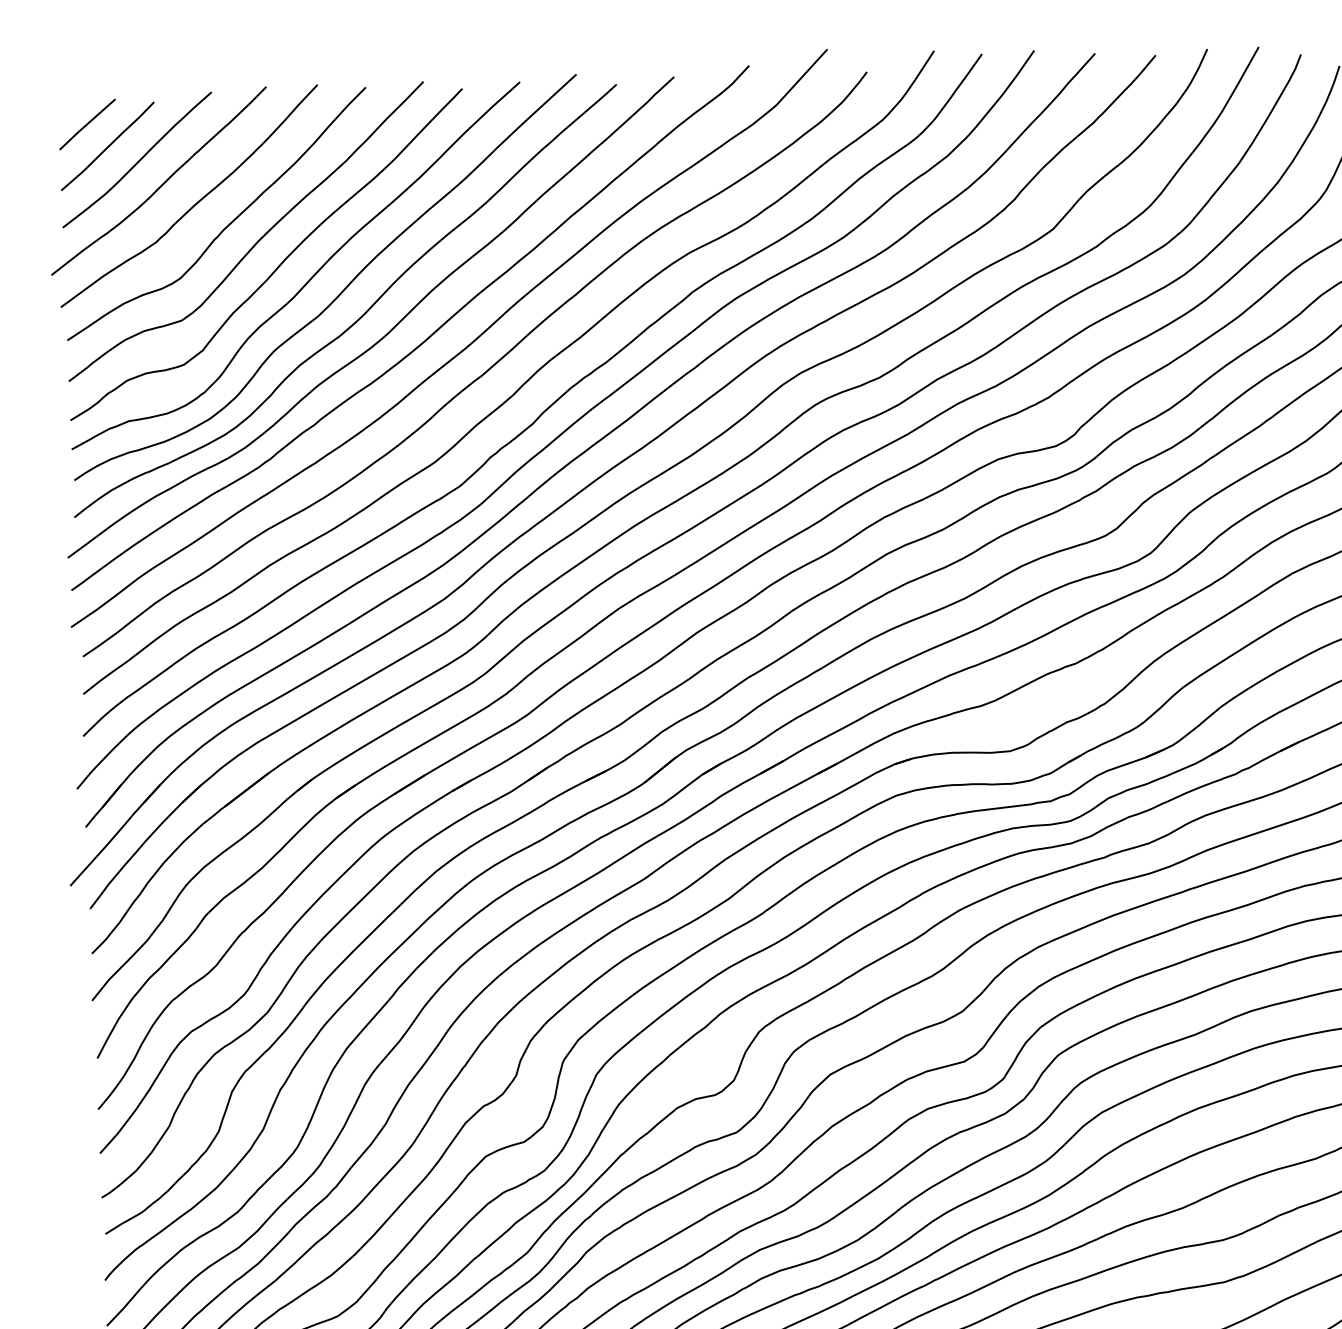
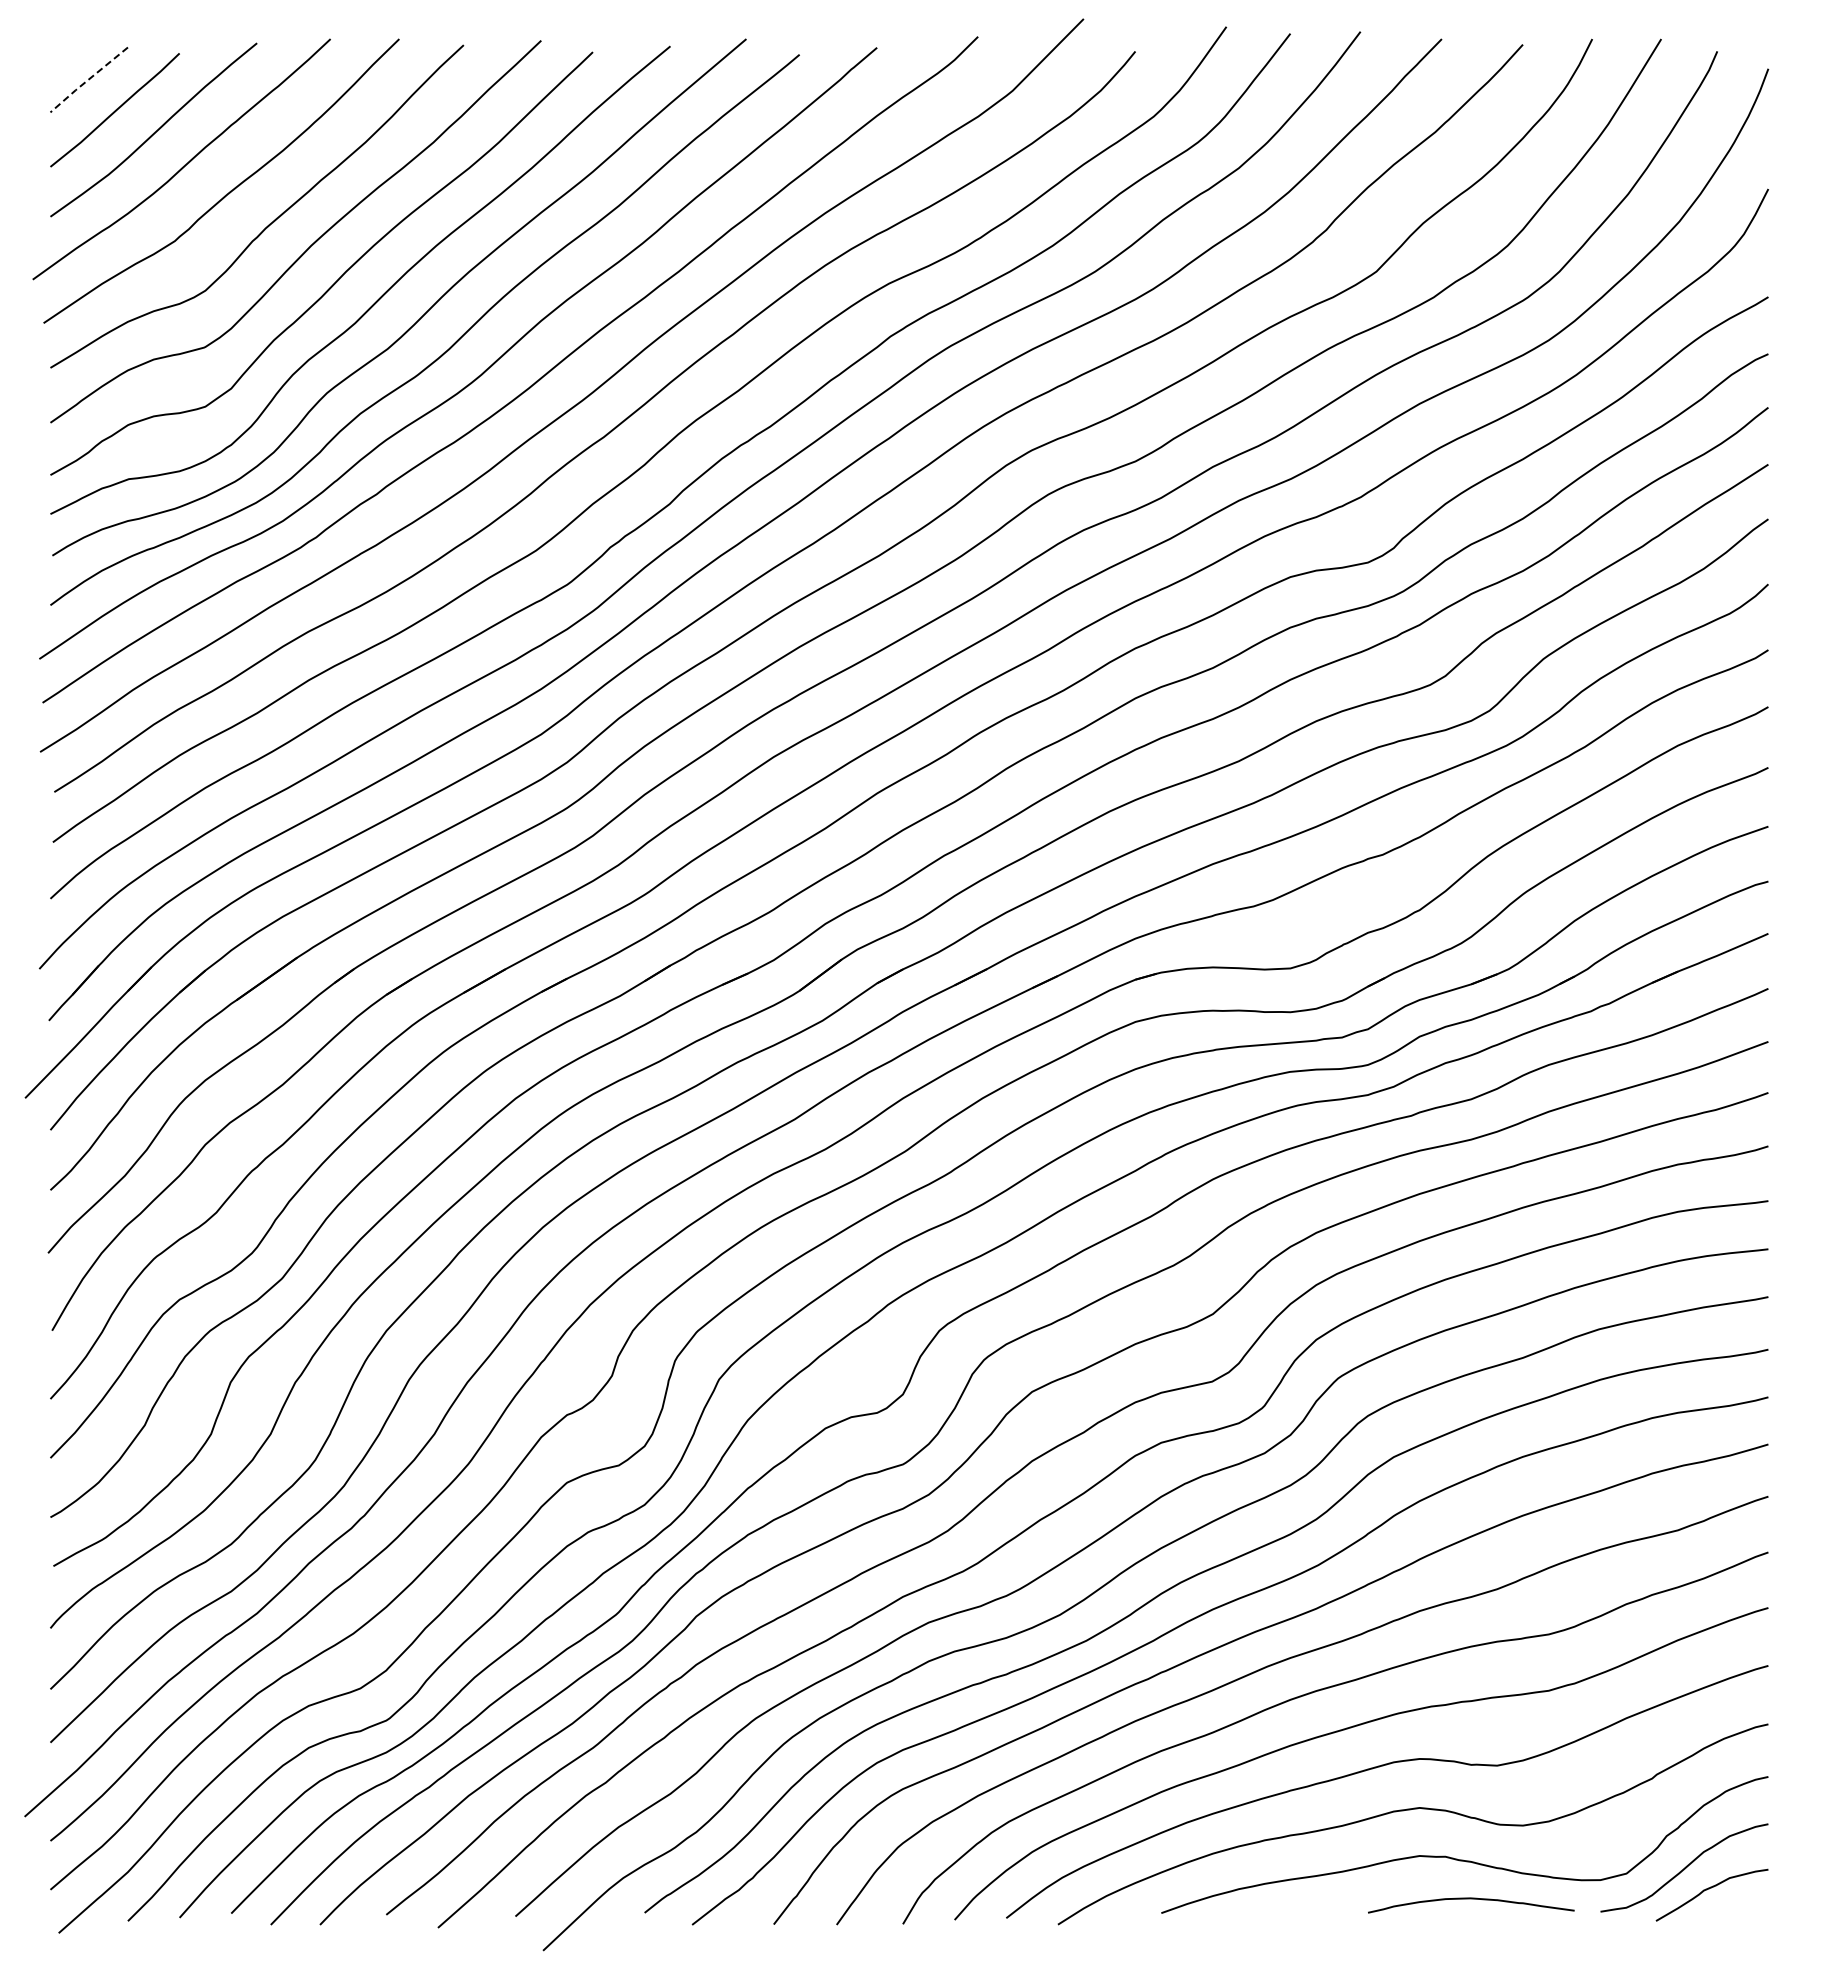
line: (87, 124) -> (88, 80), solid -> dashed

